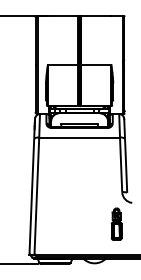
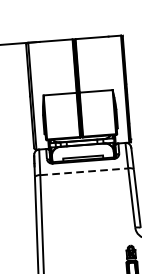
line: (80, 137) -> (85, 171), solid -> dashed

